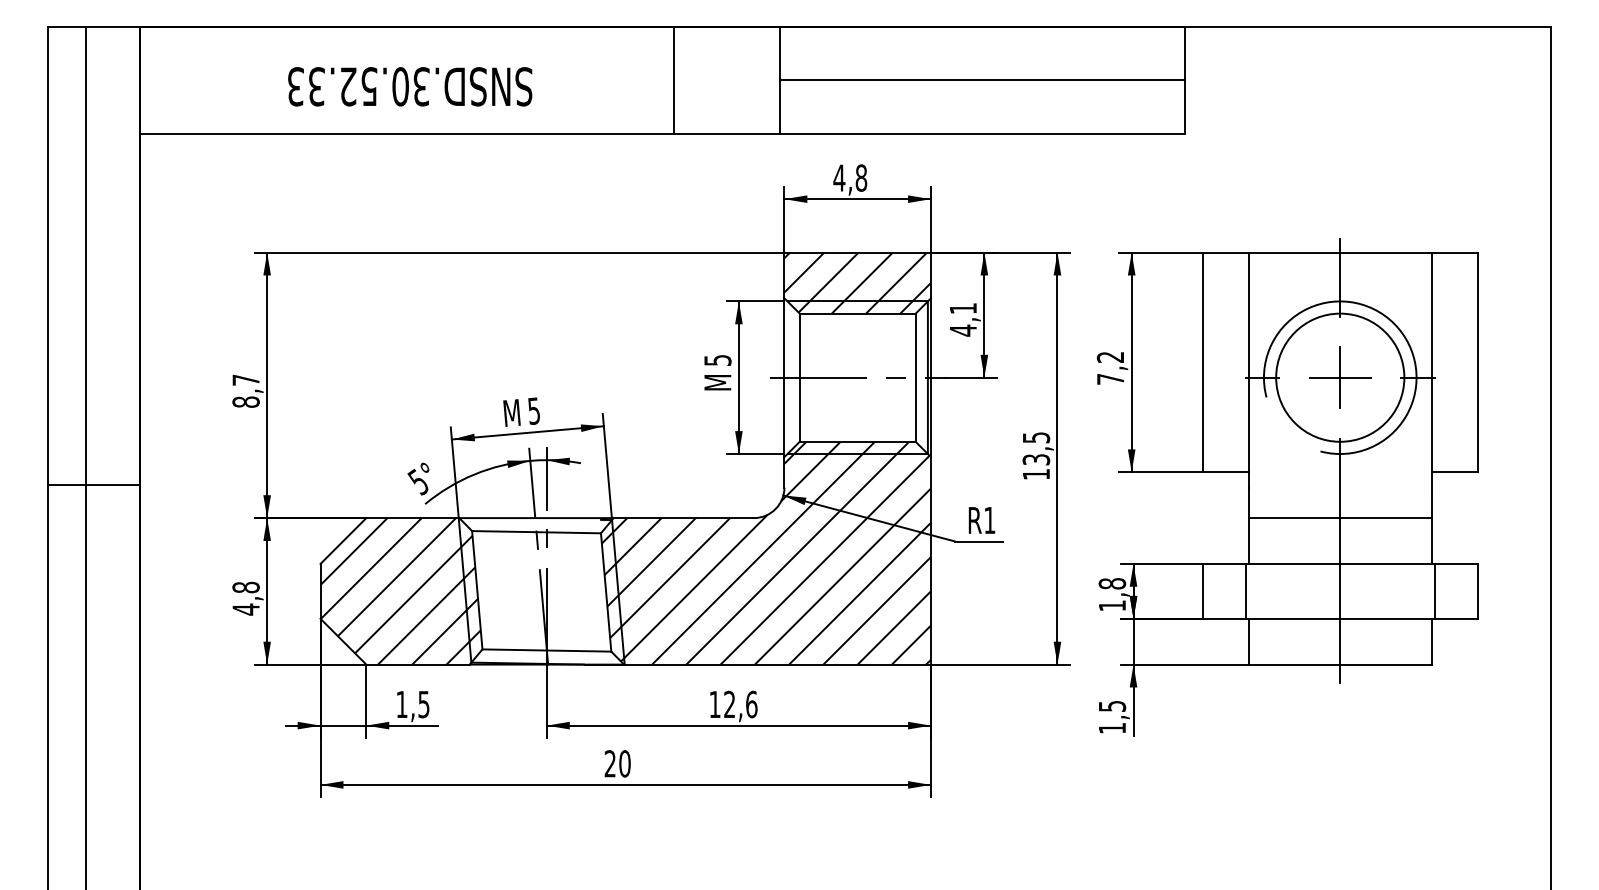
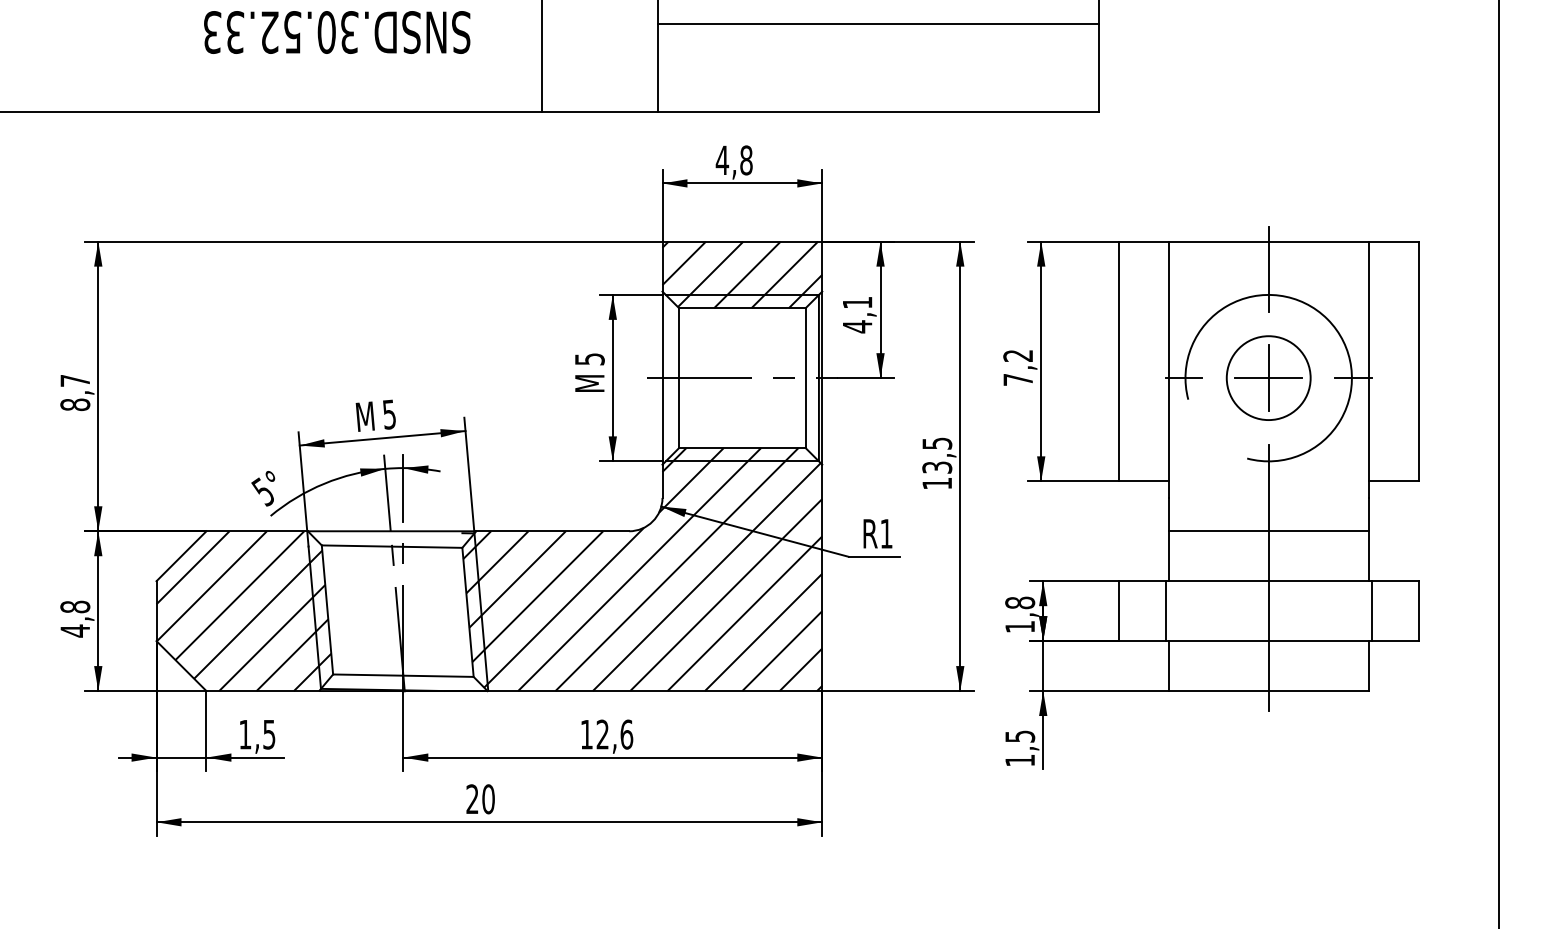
line: (982, 80) -> (878, 24), moved
text: (410, 86) -> (337, 32), moved
circle: (1340, 377) -> (1268, 377), size x0.6

